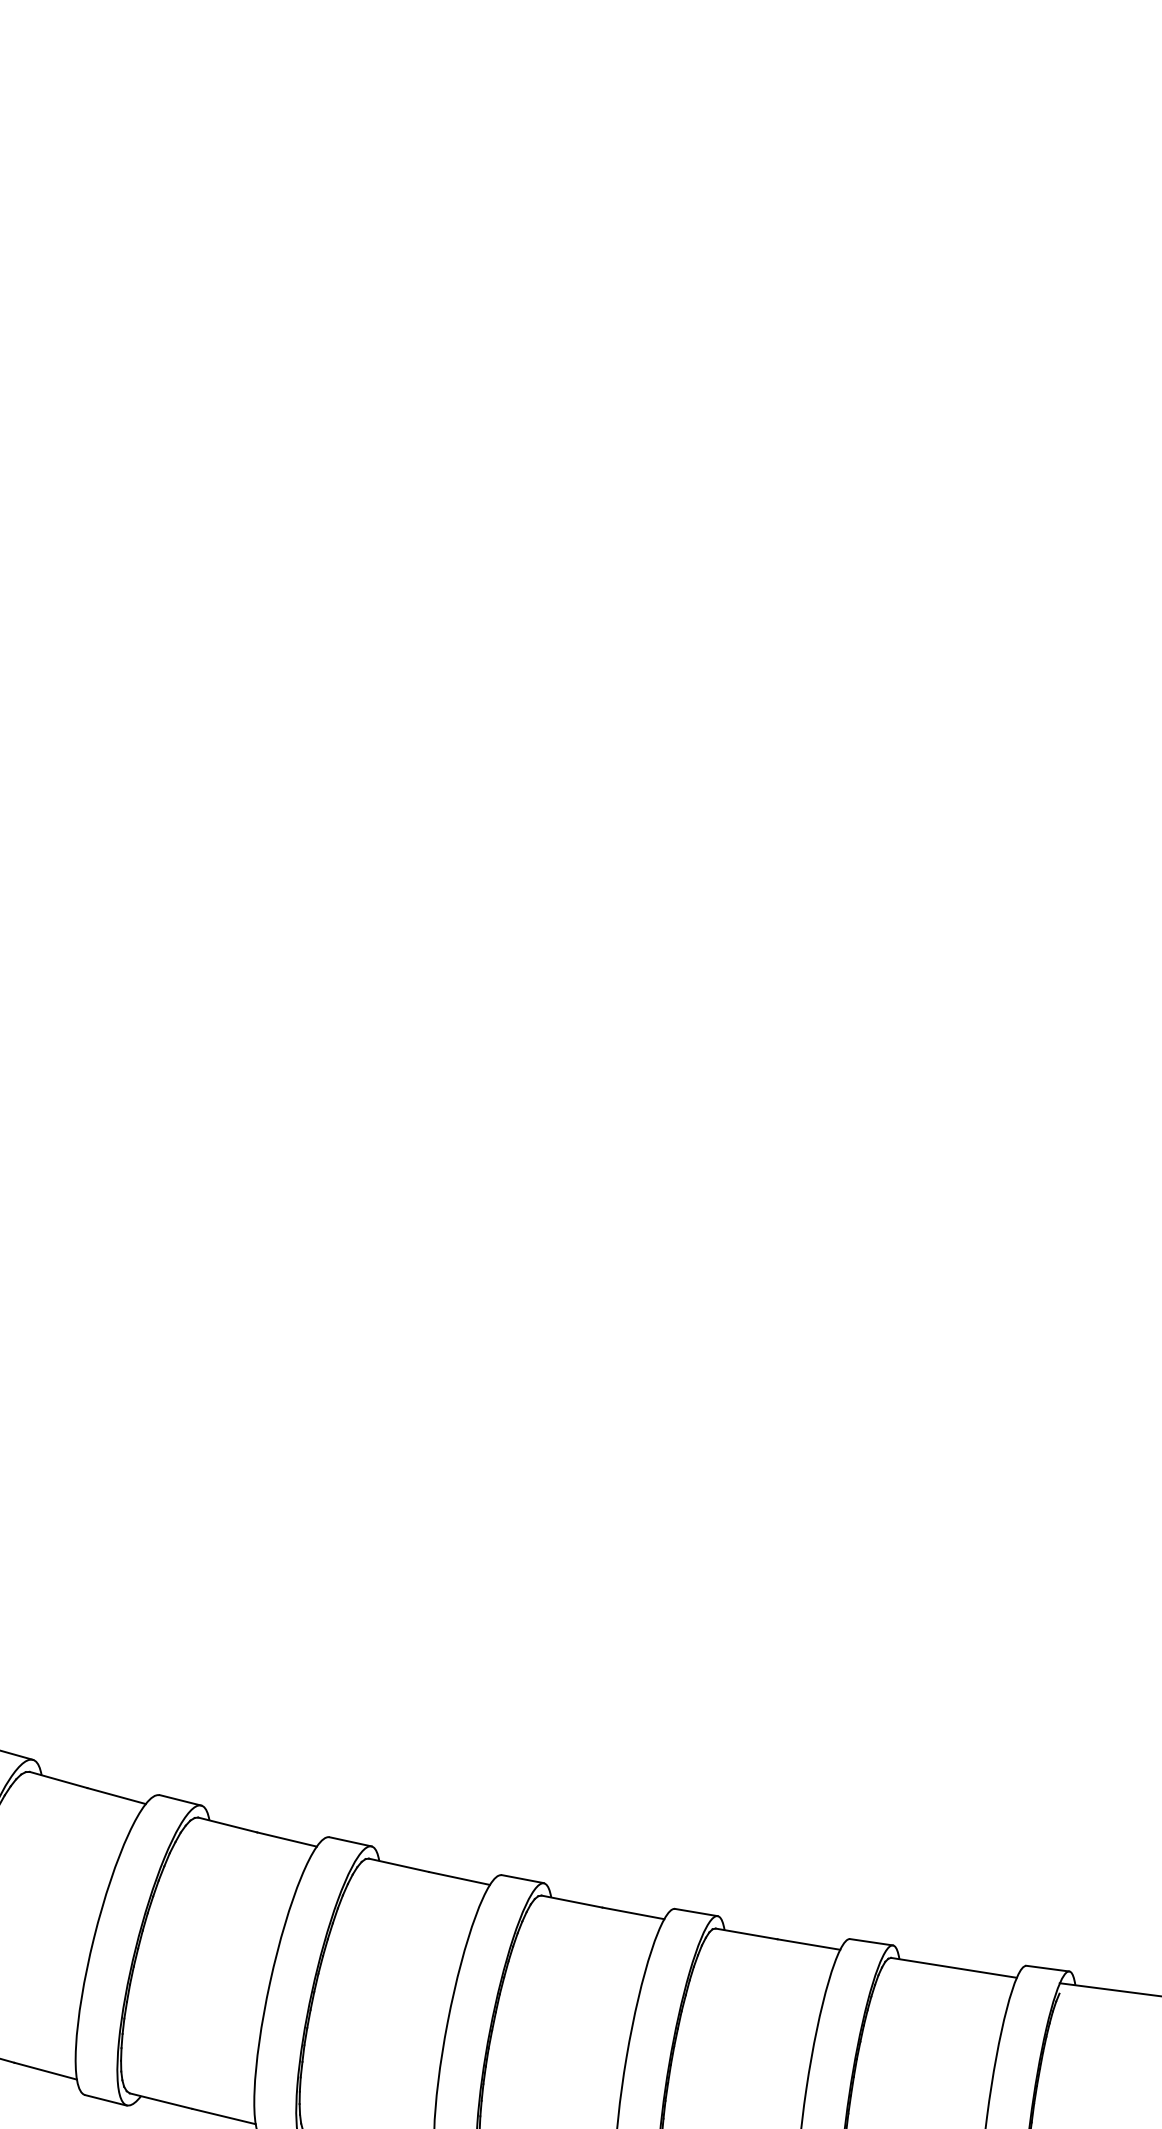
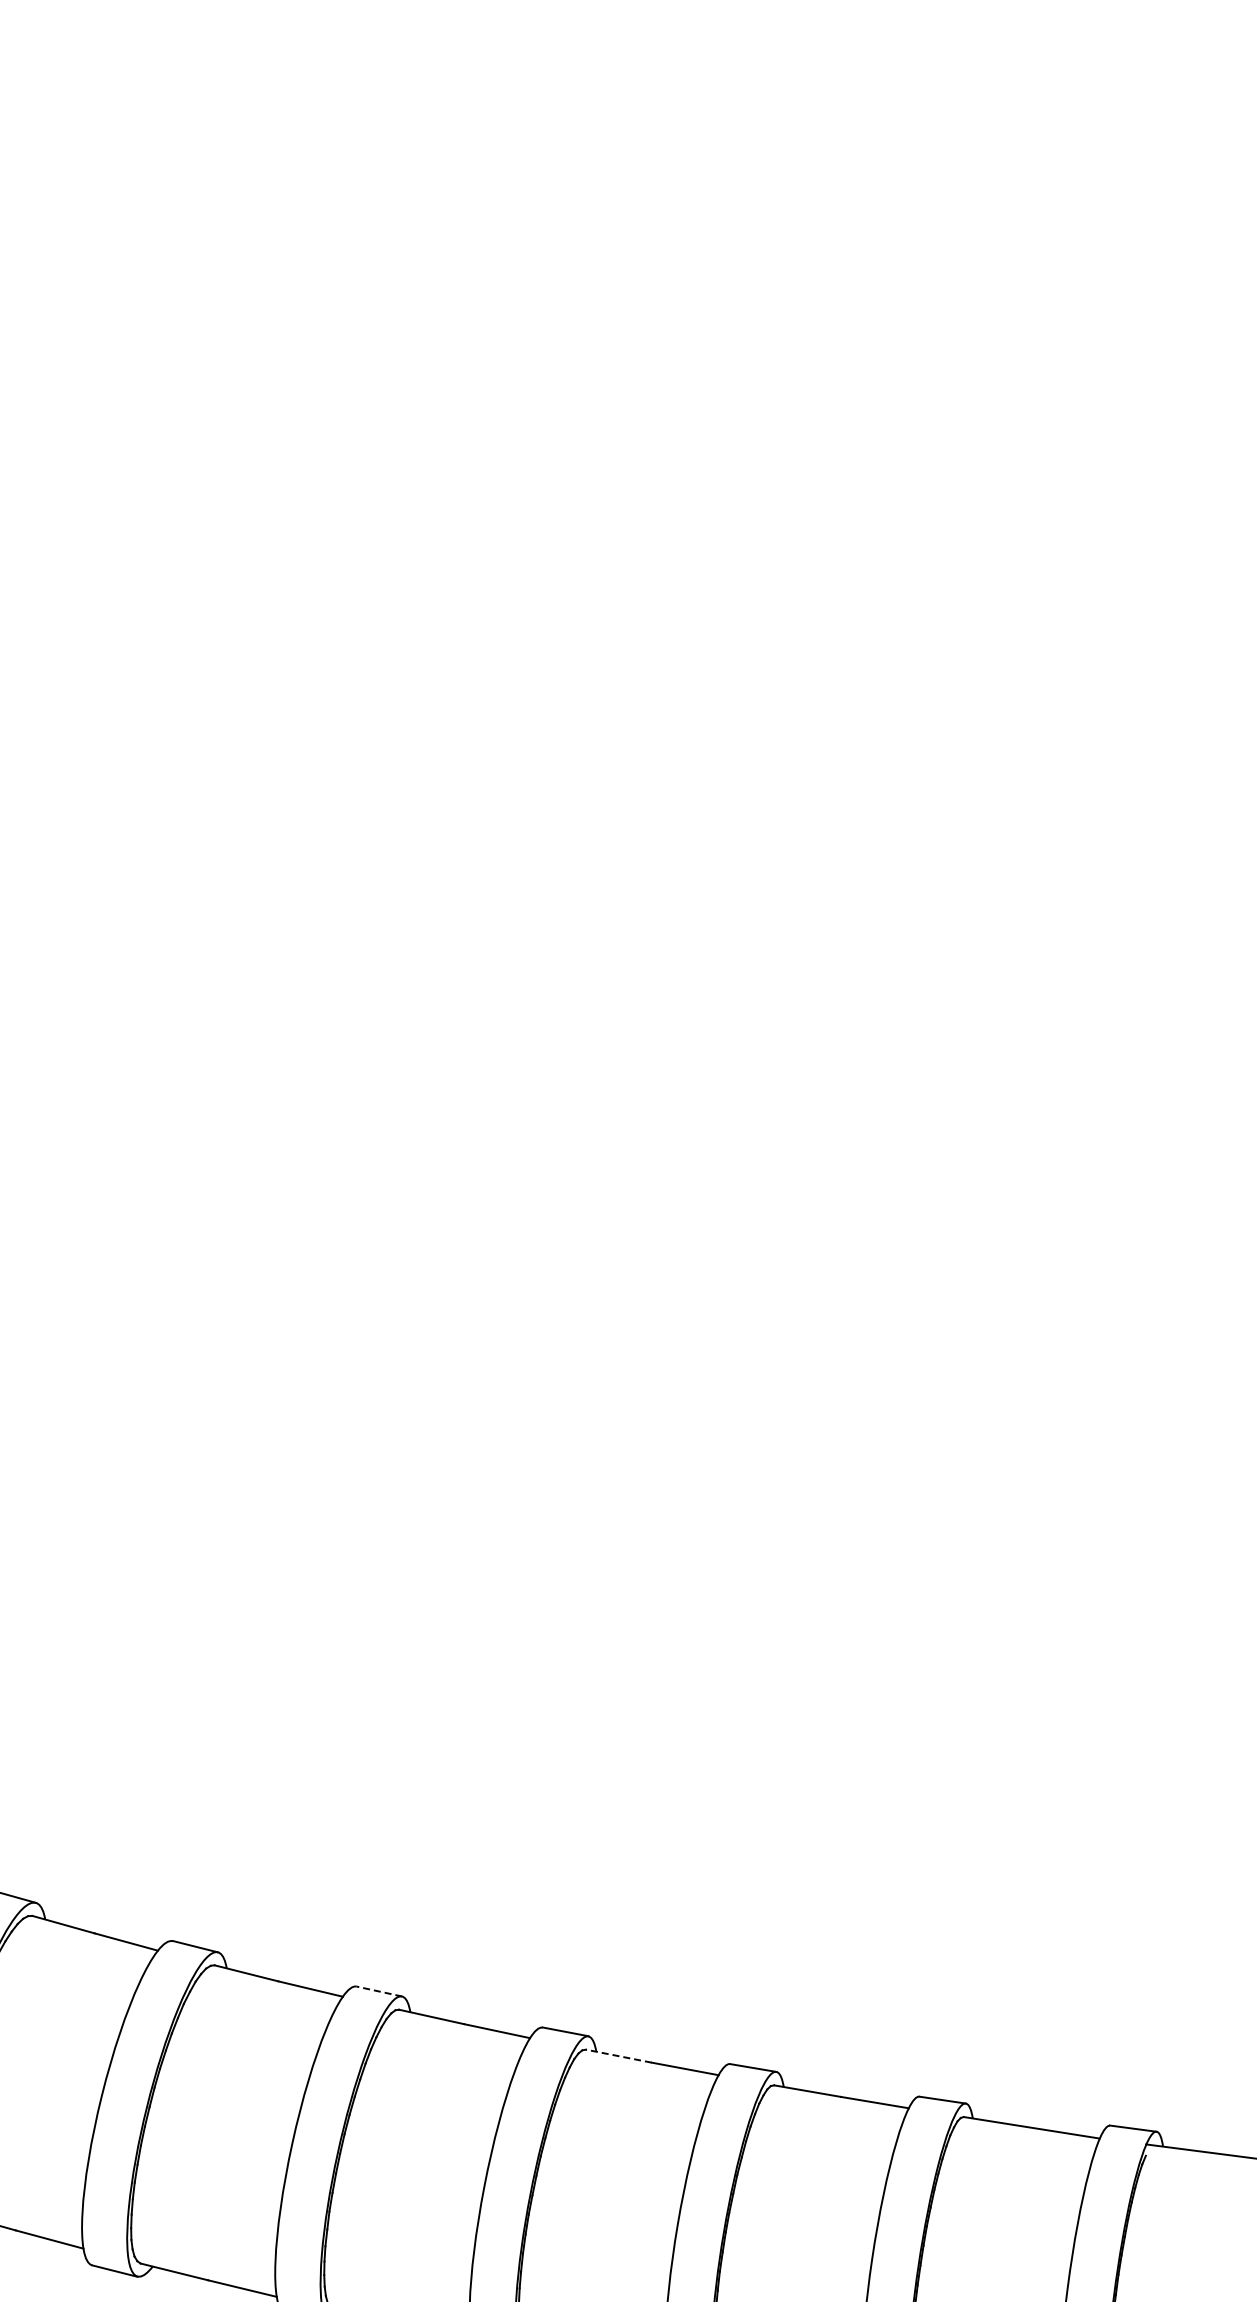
line: (349, 1841) -> (378, 1991), solid -> dashed
line: (571, 1901) -> (618, 2056), solid -> dashed

